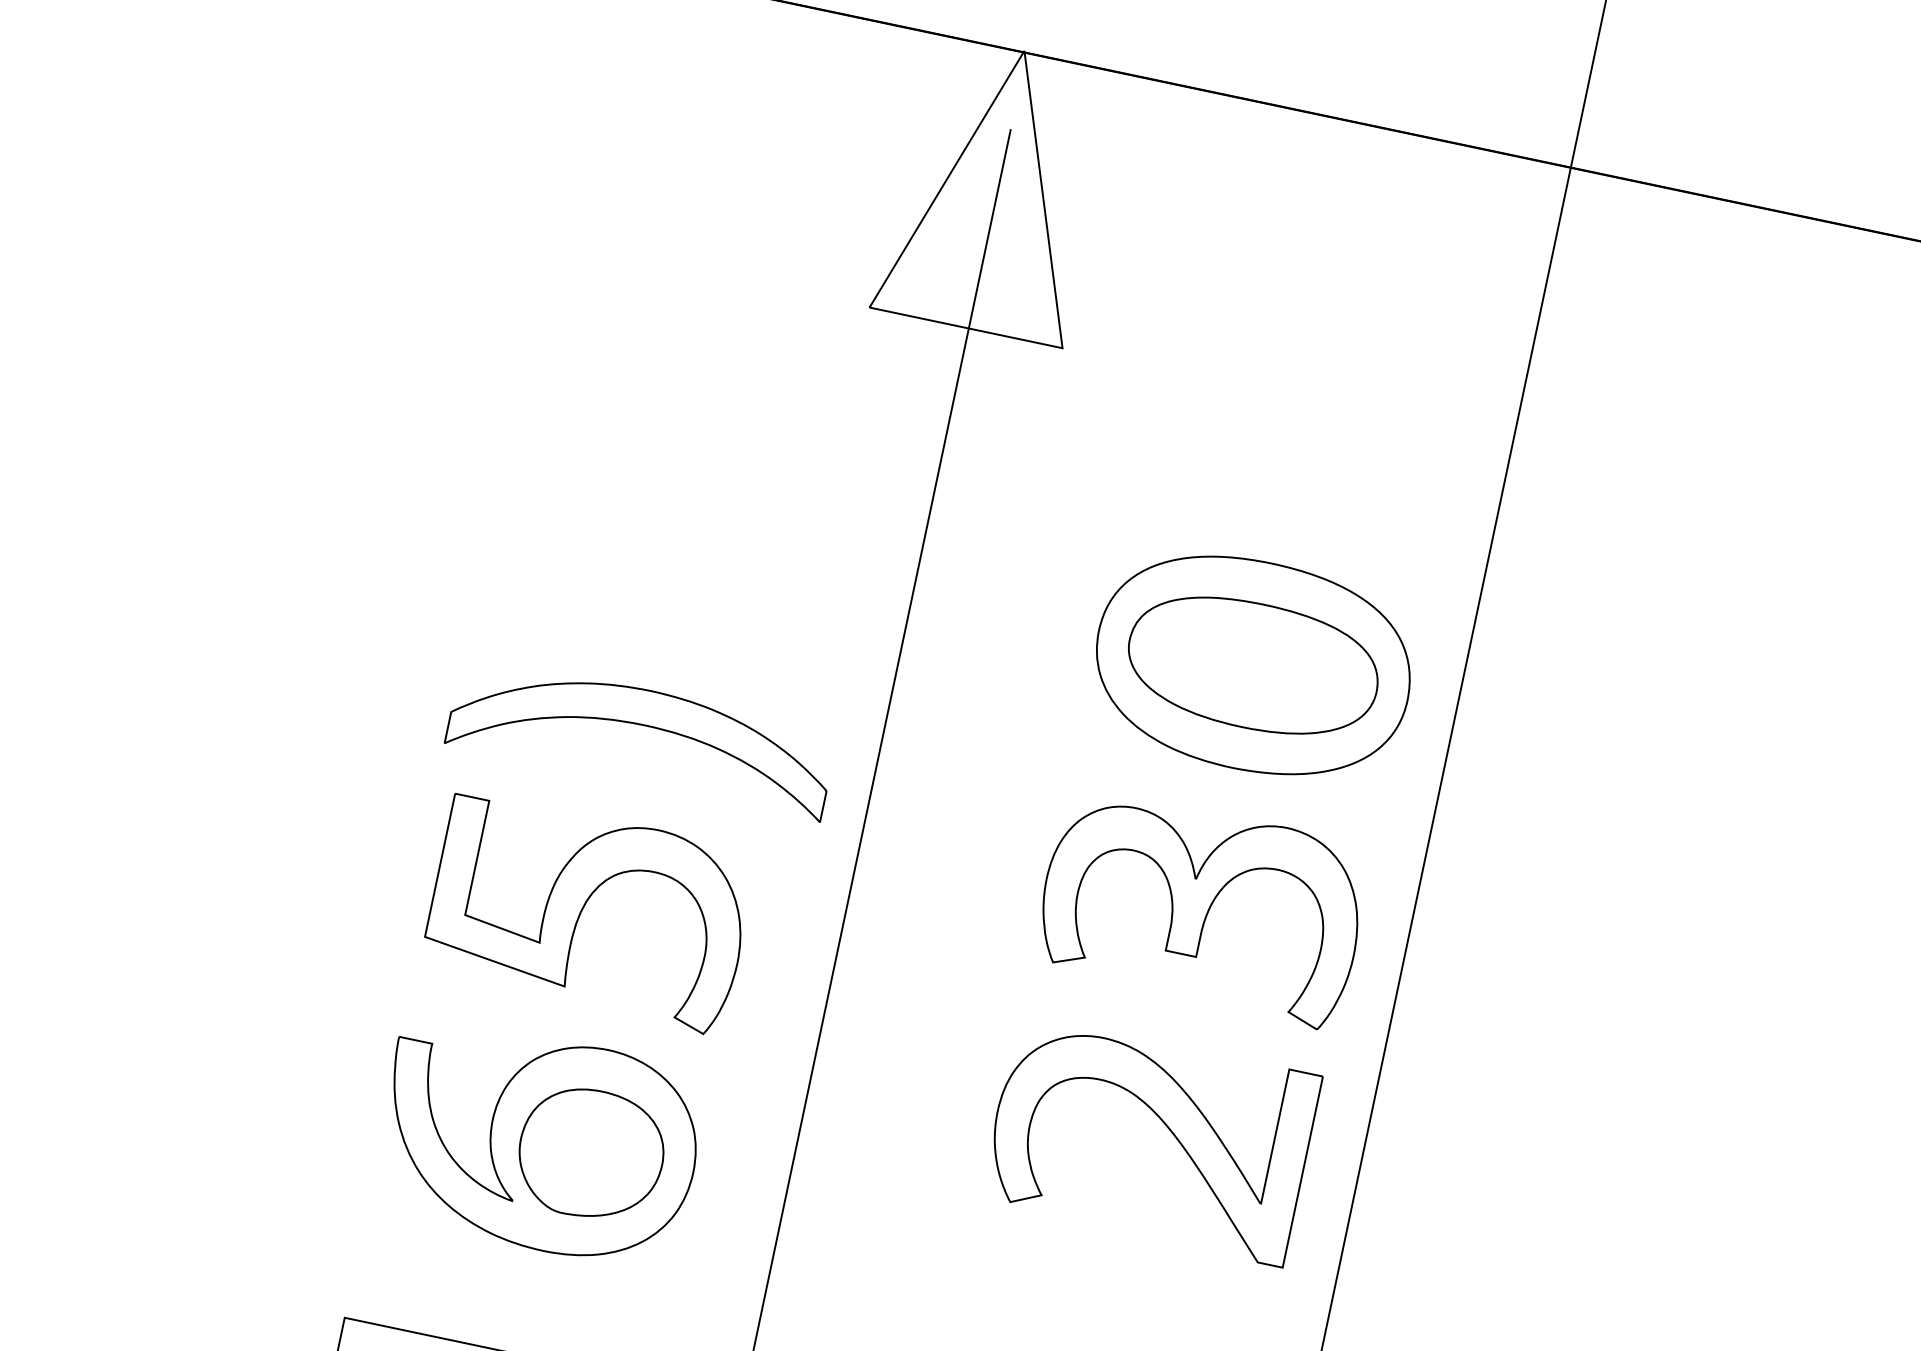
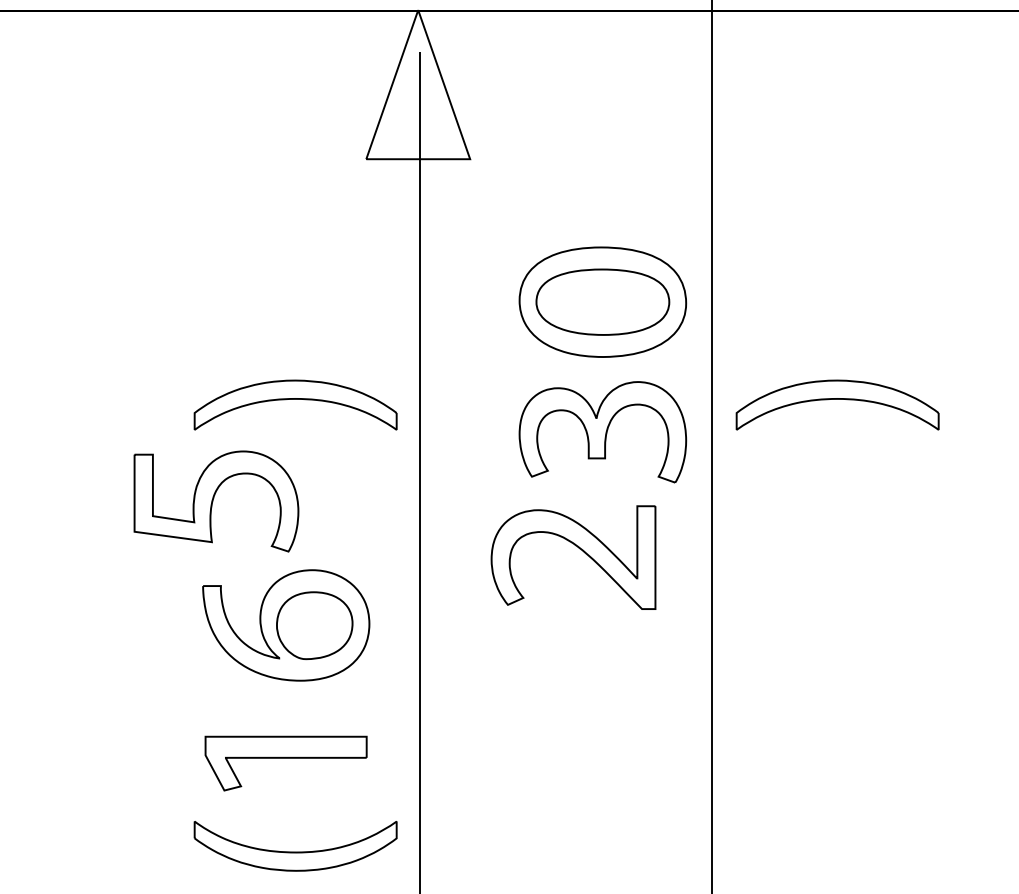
part: (589, 912) -> (216, 501), moved
part: (1649, 947) -> (837, 404), added
part: (1164, 1127) -> (579, 549), moved

